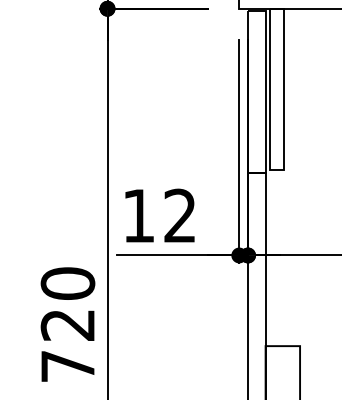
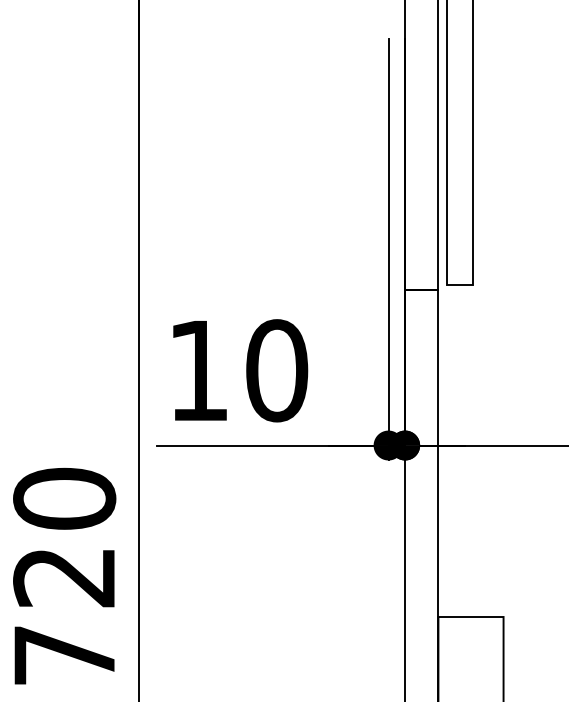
text: (180, 215) -> (277, 369), 12 -> 10

